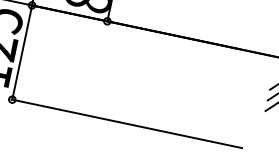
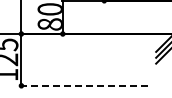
line: (125, 122) -> (83, 85), solid -> dashed

